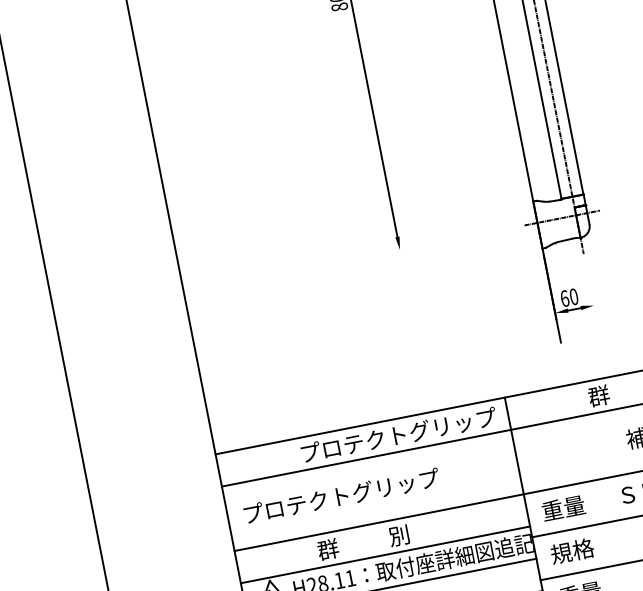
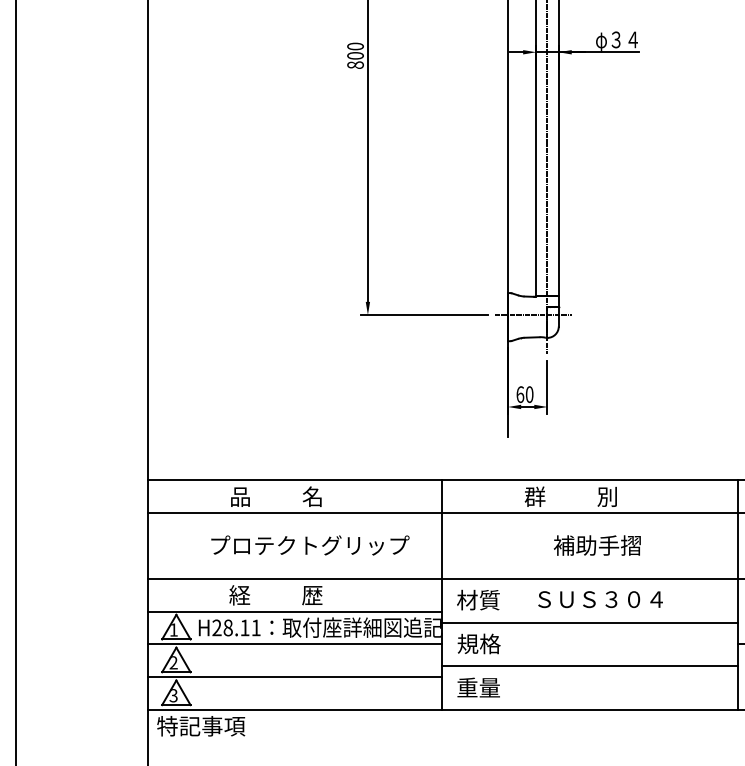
line: (455, 239) -> (424, 315), added
line: (590, 286) -> (547, 387), added
text: (398, 435) -> (330, 496), プロテクトグリップ -> 品          名
text: (341, 496) -> (310, 545), moved
text: (563, 507) -> (478, 599), 重量 -> 材質
text: (363, 542) -> (275, 595), 群          別 -> 経          歴

